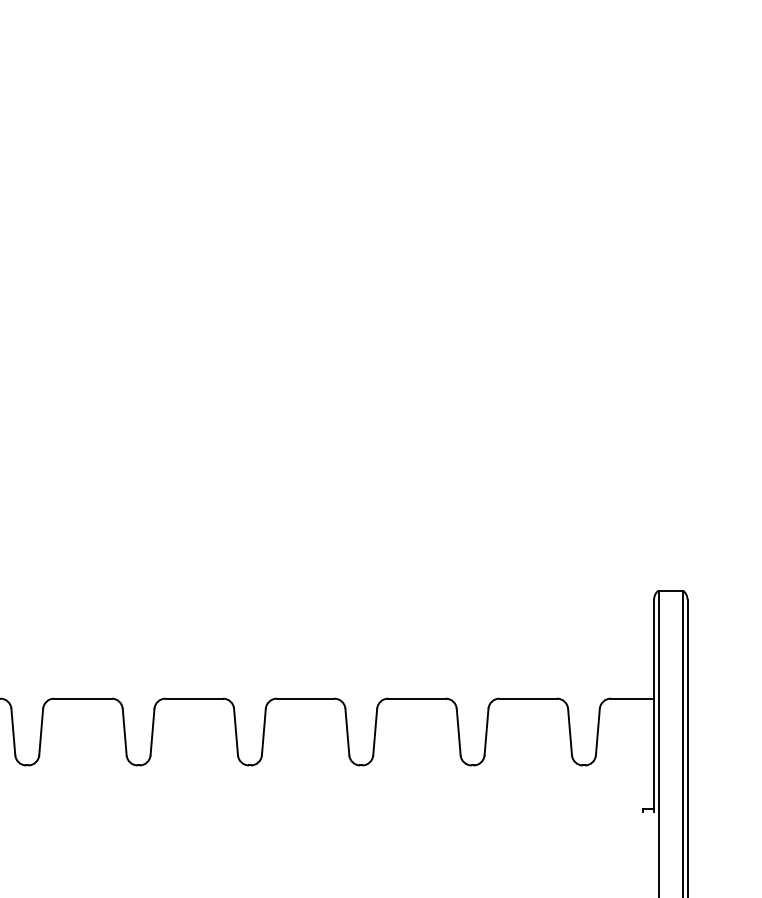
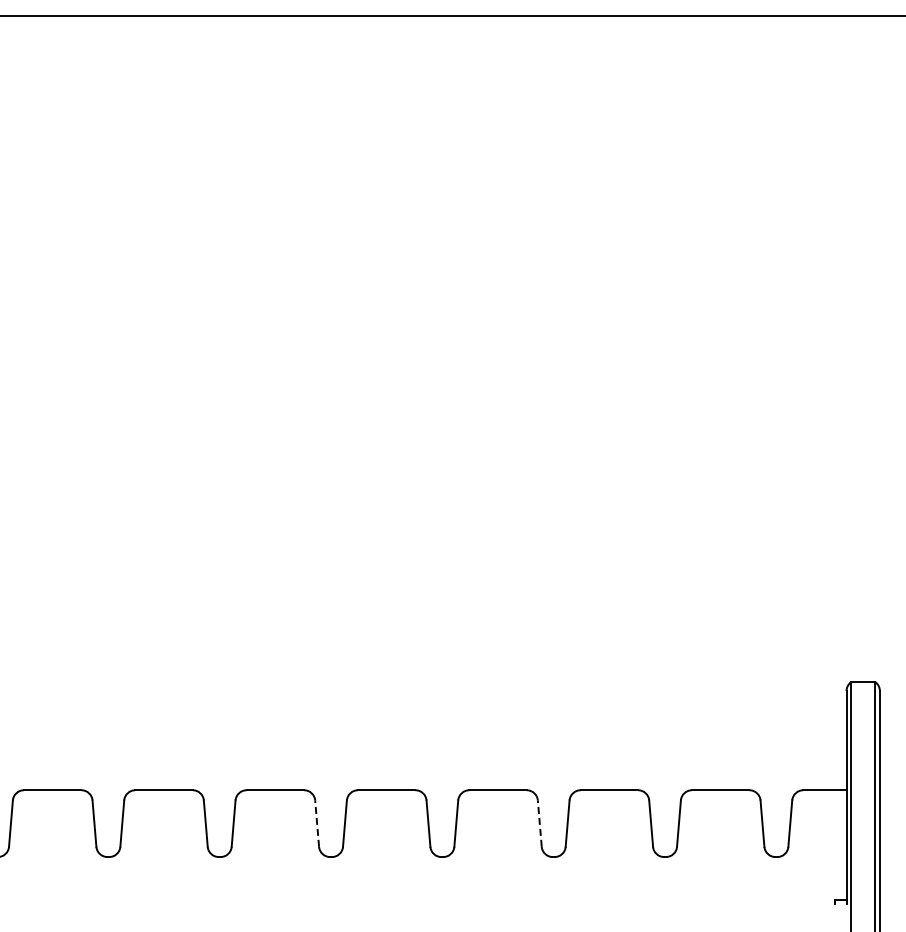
line: (125, 731) -> (317, 823), solid -> dashed
line: (347, 731) -> (539, 823), solid -> dashed

